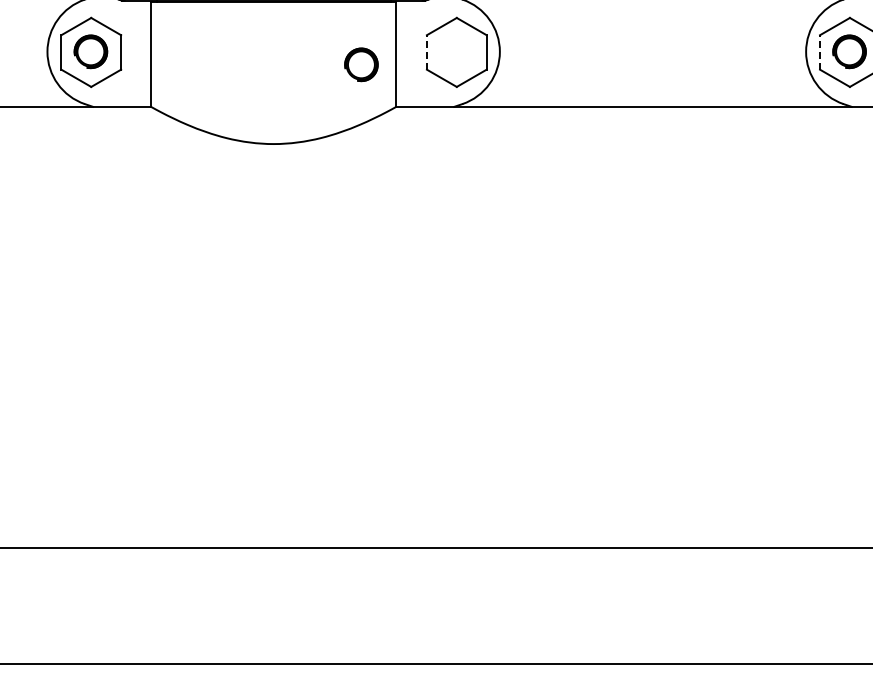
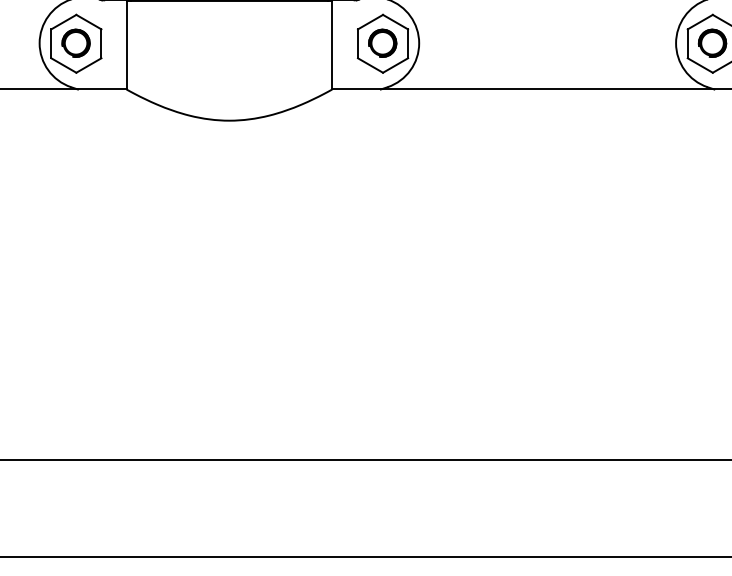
line: (426, 51) -> (357, 43), dashed -> solid
line: (820, 51) -> (688, 43), dashed -> solid
part: (361, 64) -> (382, 43), moved

